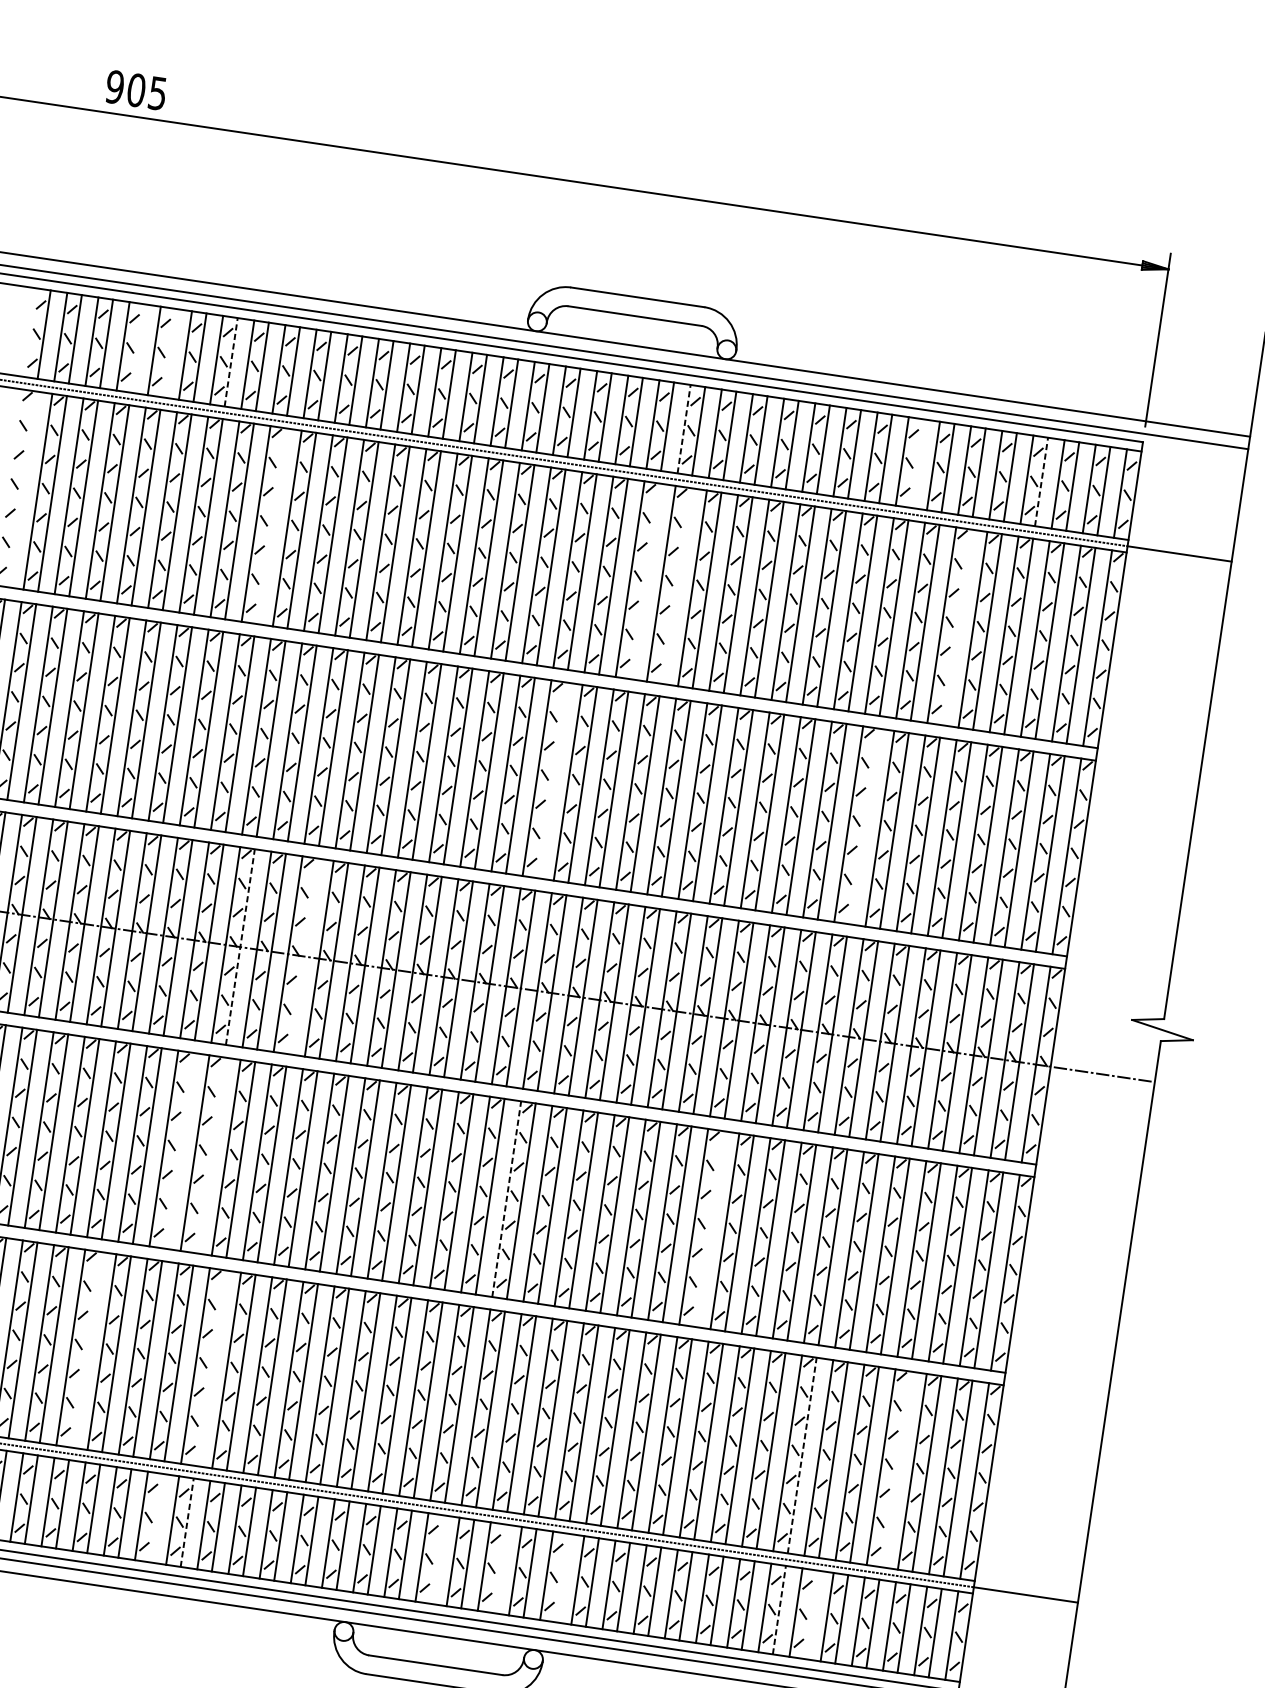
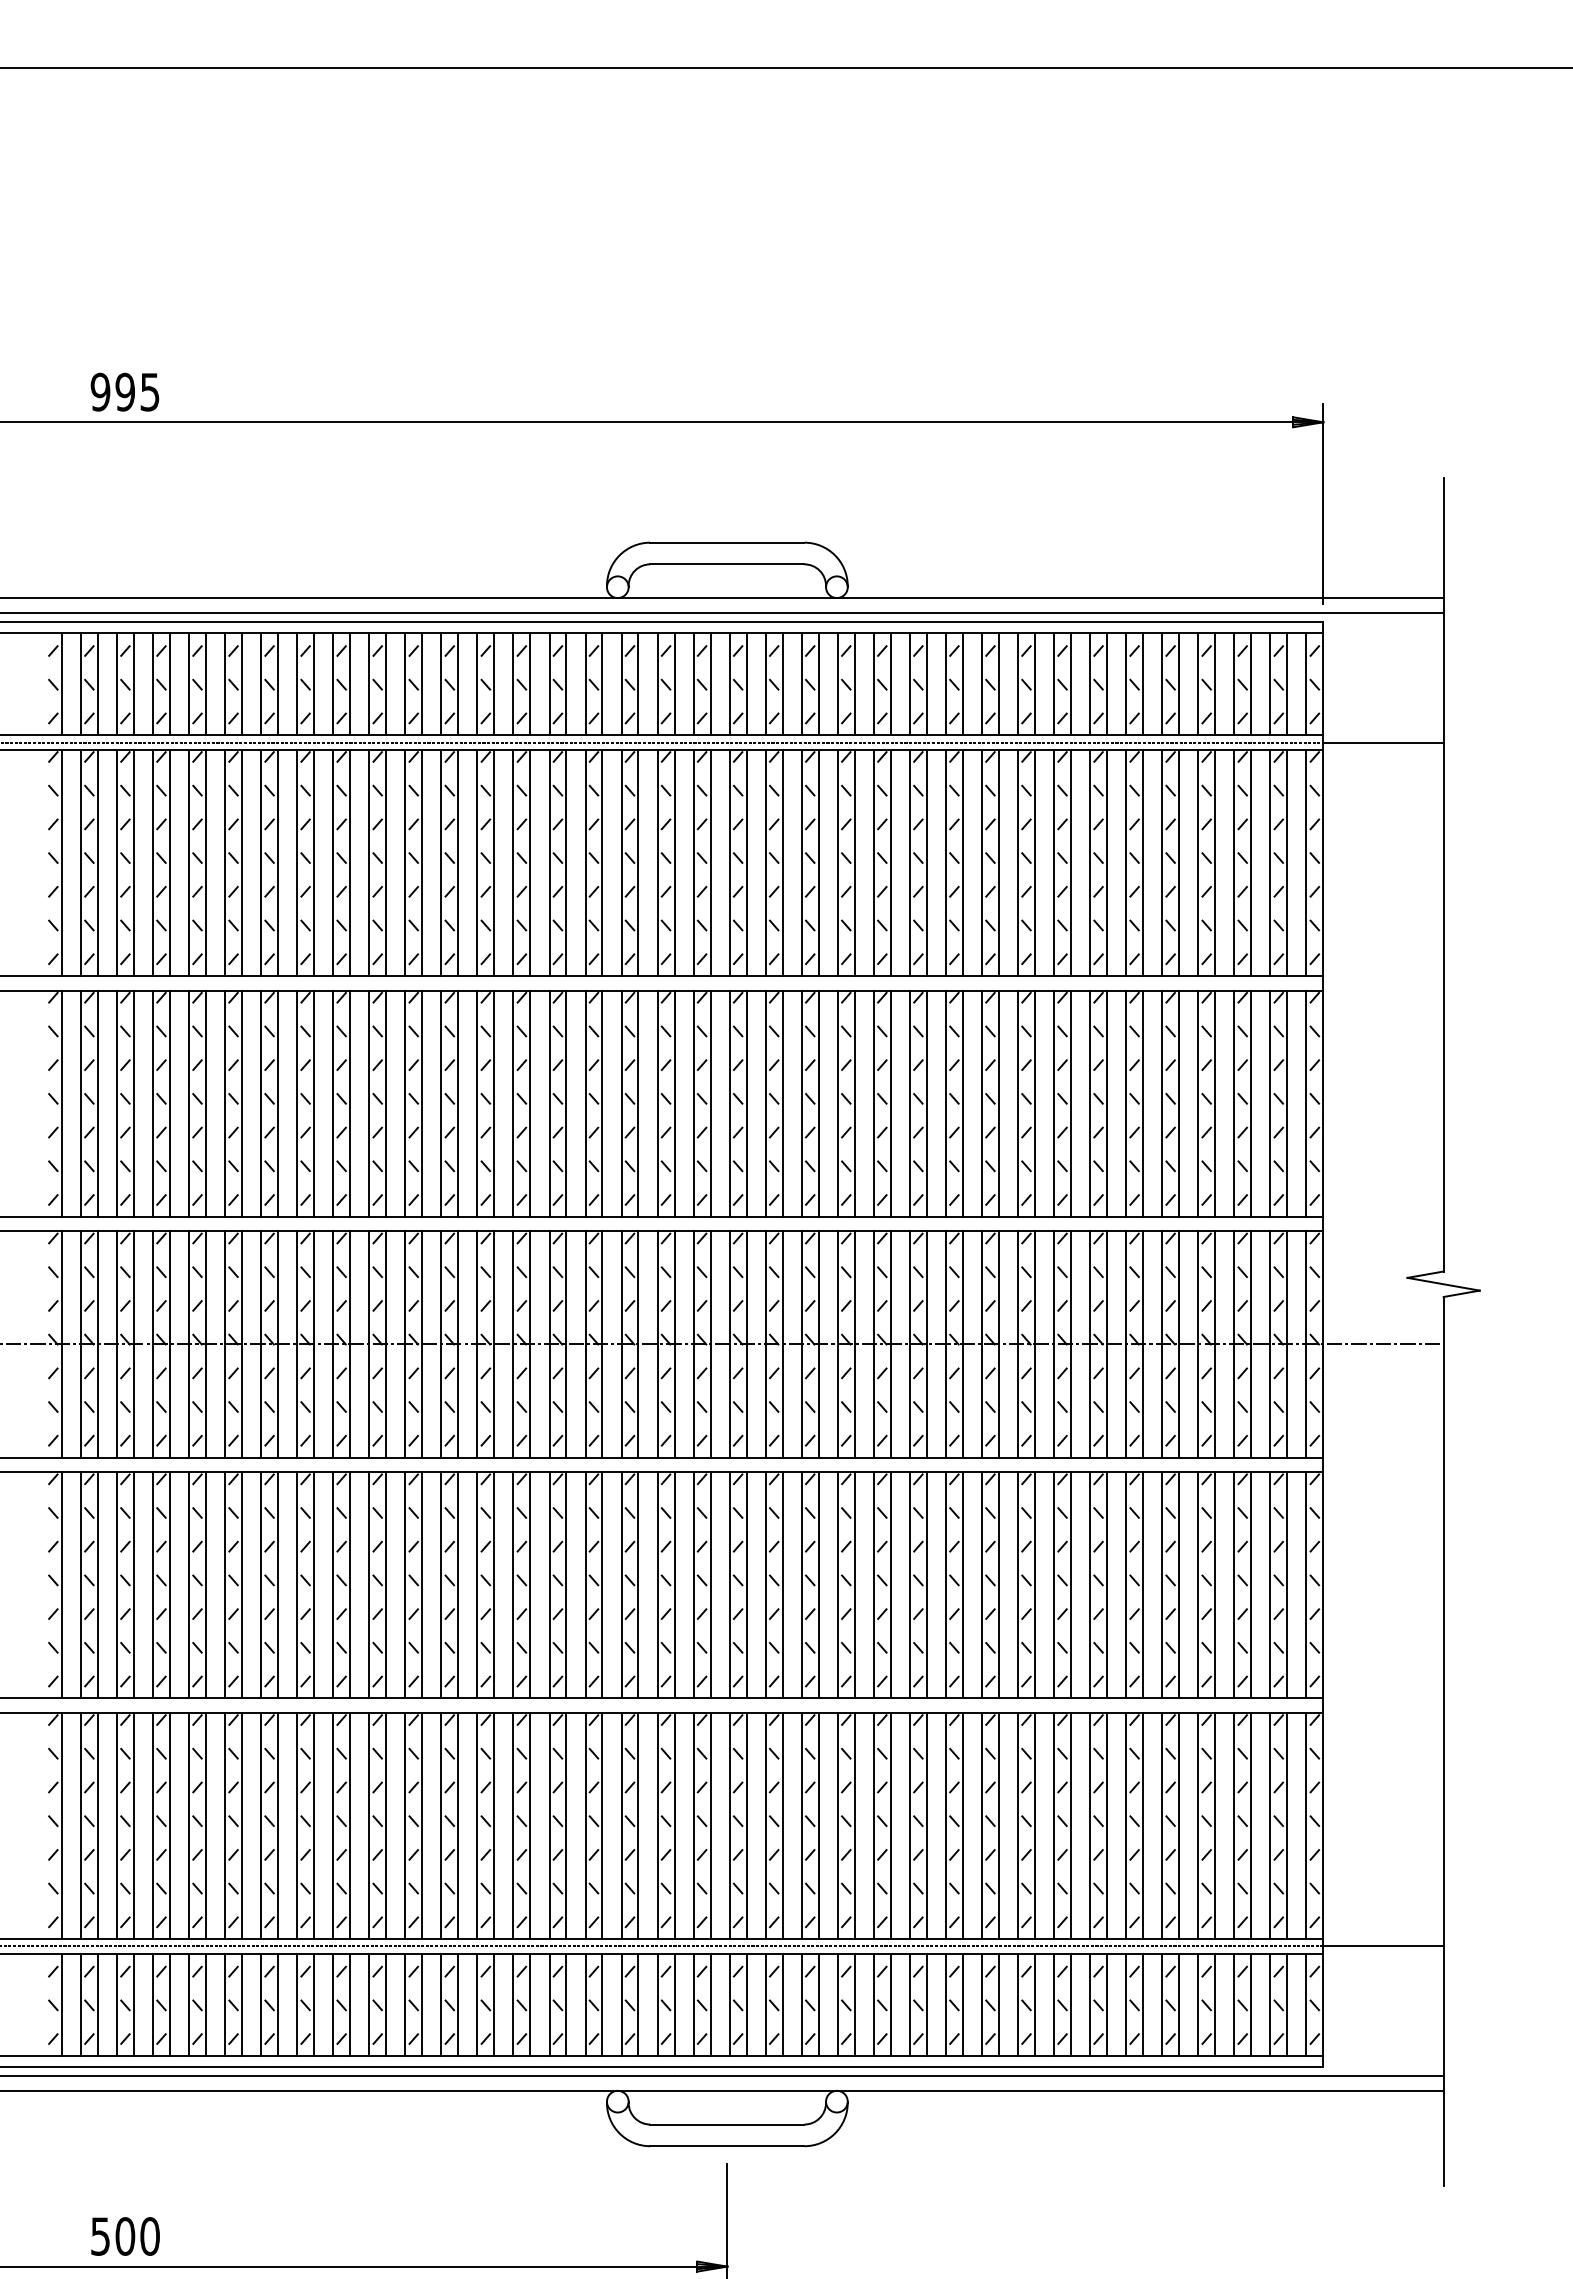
text: (136, 90) -> (125, 392), 905 -> 995
line: (137, 347) -> (169, 683), added
line: (168, 352) -> (205, 683), added
line: (231, 361) -> (278, 683), dashed -> solid
line: (683, 428) -> (801, 683), dashed -> solid
line: (916, 462) -> (1070, 683), added
line: (1041, 481) -> (1215, 683), dashed -> solid
line: (21, 488) -> (61, 862), added
line: (271, 525) -> (350, 862), added
line: (644, 580) -> (782, 862), added
line: (675, 585) -> (818, 862), added
line: (956, 627) -> (1143, 862), added
line: (551, 780) -> (710, 1103), added
line: (862, 826) -> (1070, 1103), added
line: (240, 946) -> (386, 1343), dashed -> solid
line: (302, 956) -> (458, 1344), added
line: (178, 1150) -> (350, 1585), added
line: (209, 1155) -> (386, 1585), added
line: (506, 1198) -> (729, 1584), dashed -> solid
line: (707, 1229) -> (962, 1585), added
line: (85, 1349) -> (278, 1825), added
line: (210, 1367) -> (422, 1825), added
line: (802, 1455) -> (1107, 1825), dashed -> solid
line: (896, 1468) -> (1215, 1825), added
line: (156, 1517) -> (386, 2004), added
line: (187, 1522) -> (422, 2004), dashed -> solid
line: (436, 1559) -> (710, 2004), added
line: (498, 1568) -> (782, 2004), added
line: (561, 1577) -> (854, 2004), added
line: (779, 1609) -> (1107, 2004), dashed -> solid
line: (810, 1614) -> (1143, 2004), added

